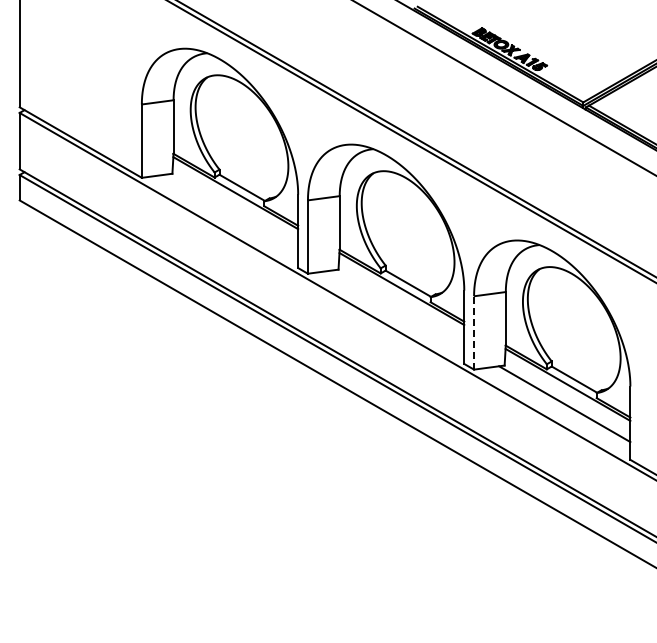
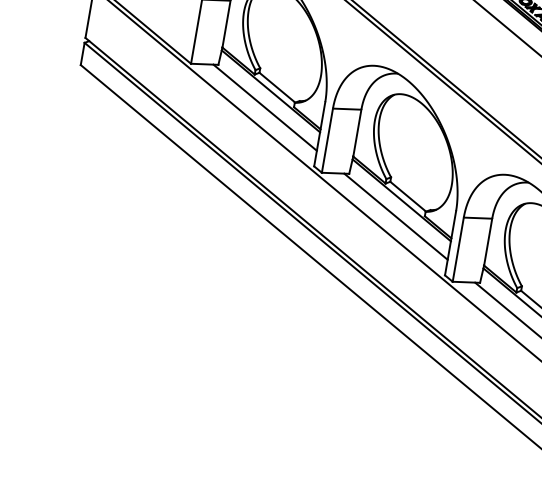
line: (232, 212) -> (265, 107), added
line: (398, 308) -> (395, 216), added
line: (474, 332) -> (458, 249), dashed -> solid

